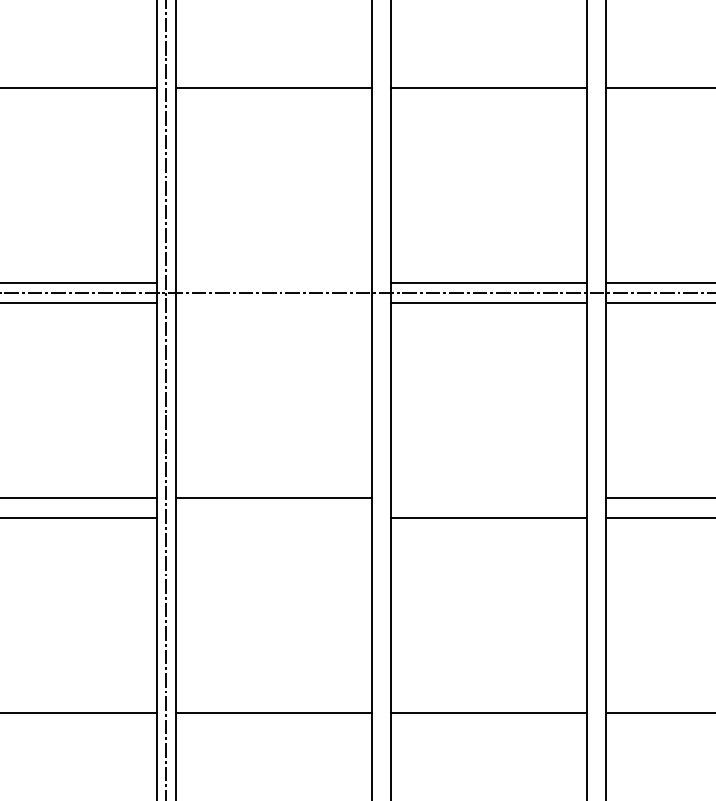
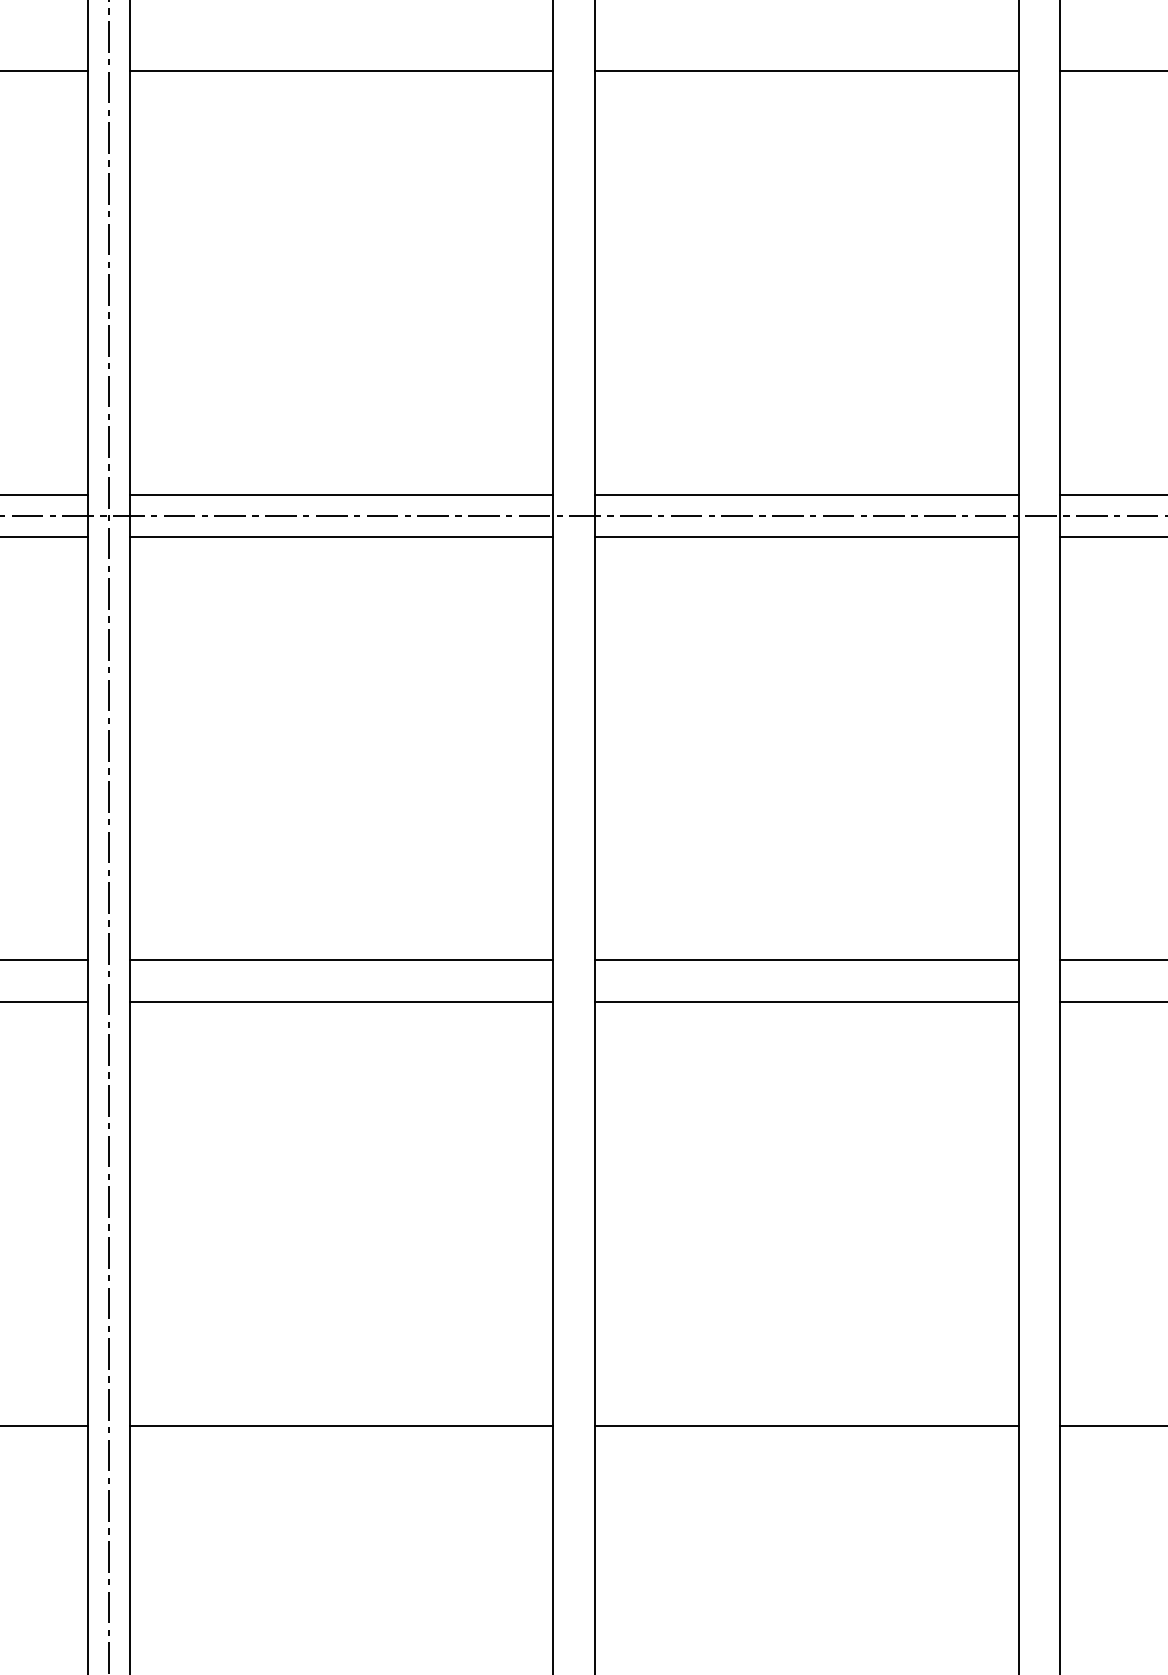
line: (273, 283) -> (340, 495), added
line: (273, 302) -> (340, 536), added
line: (488, 498) -> (806, 960), added
line: (273, 517) -> (340, 1001), added

